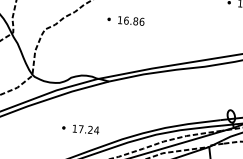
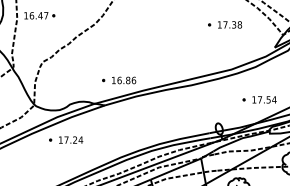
part: (126, 20) -> (119, 80), moved
part: (81, 128) -> (66, 139), moved

